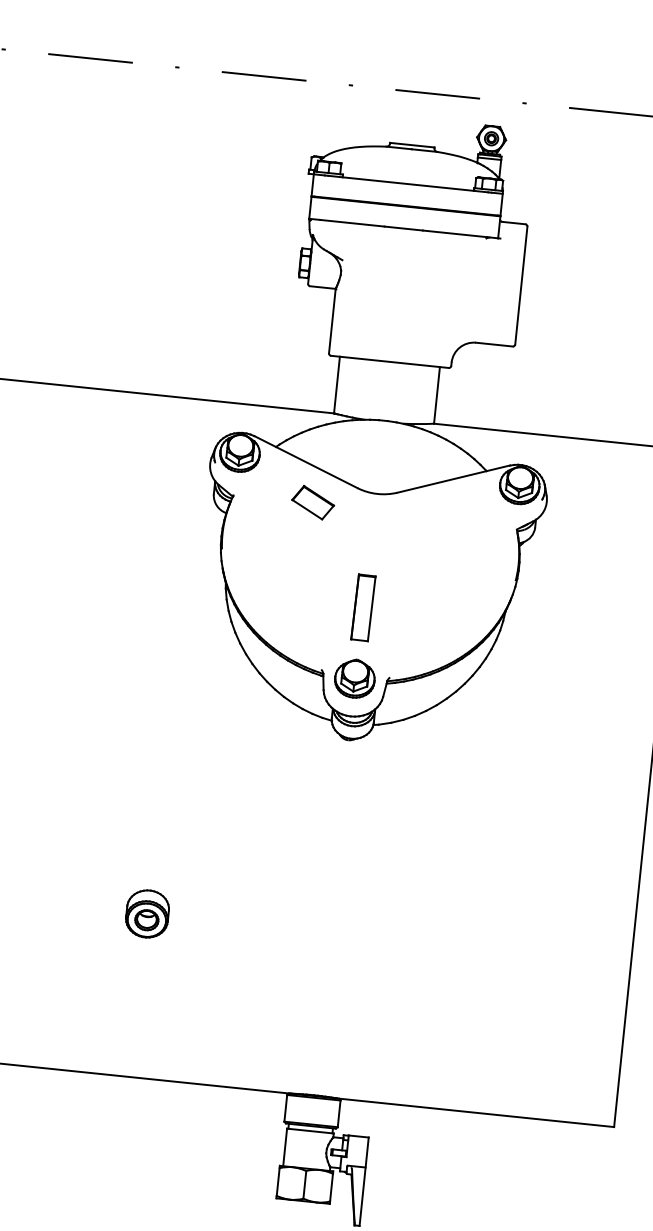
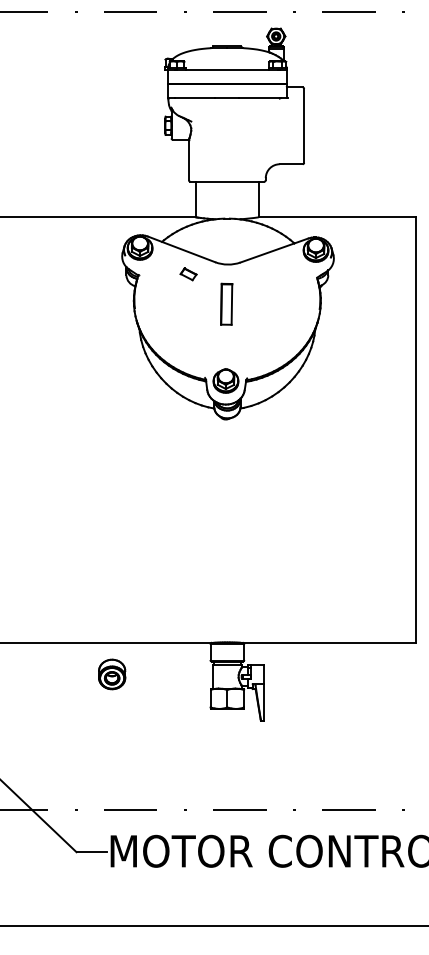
part: (312, 503) -> (188, 274), size x0.6
part: (363, 606) -> (226, 303), moved
part: (148, 914) -> (112, 674), moved

